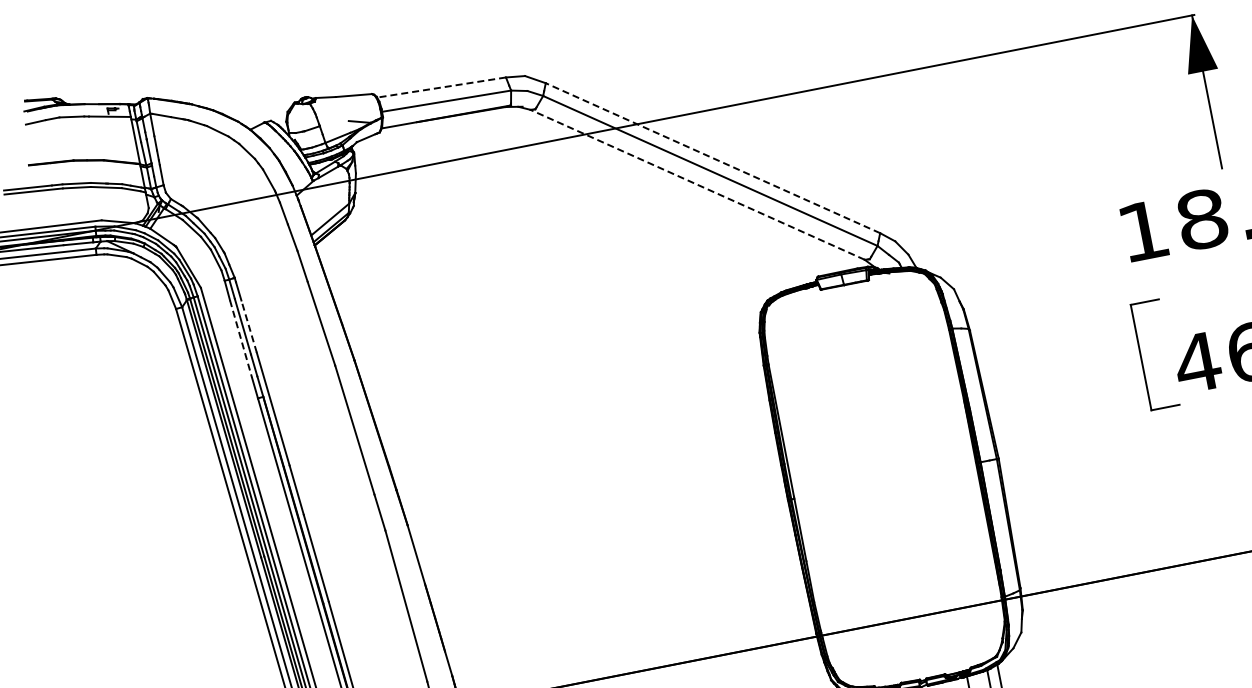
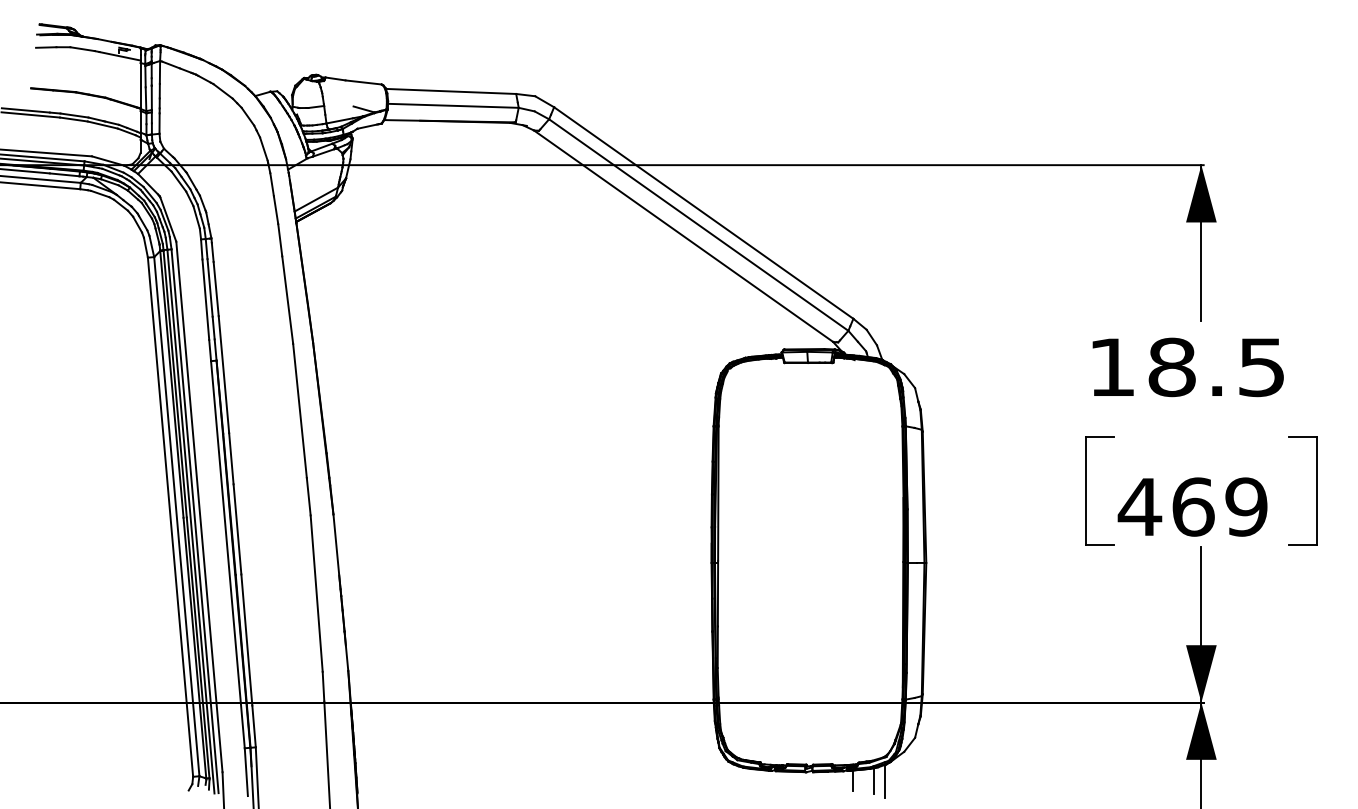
line: (441, 87) -> (450, 91), dashed -> solid
line: (712, 157) -> (703, 212), dashed -> solid
line: (697, 184) -> (683, 235), dashed -> solid
line: (249, 326) -> (216, 288), dashed -> solid
line: (240, 339) -> (205, 300), dashed -> solid

